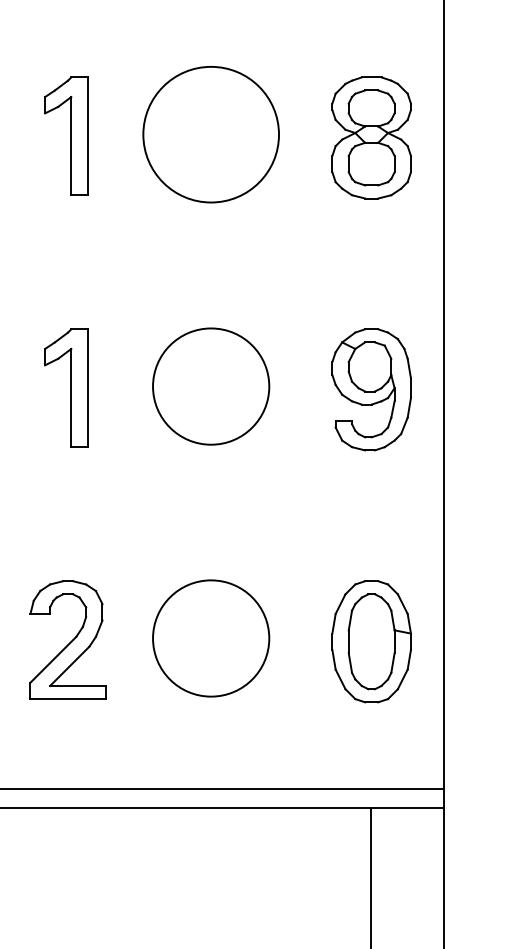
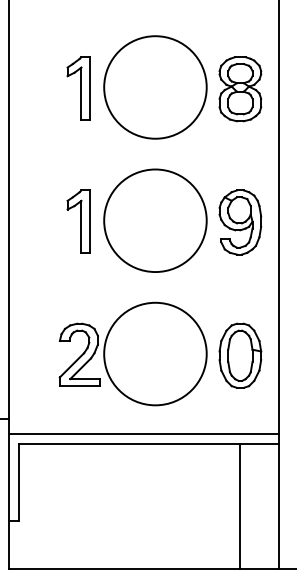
circle: (211, 134) -> (155, 87), size x1.43
circle: (211, 386) -> (155, 220), size x1.67
circle: (211, 637) -> (155, 353), size x1.67

